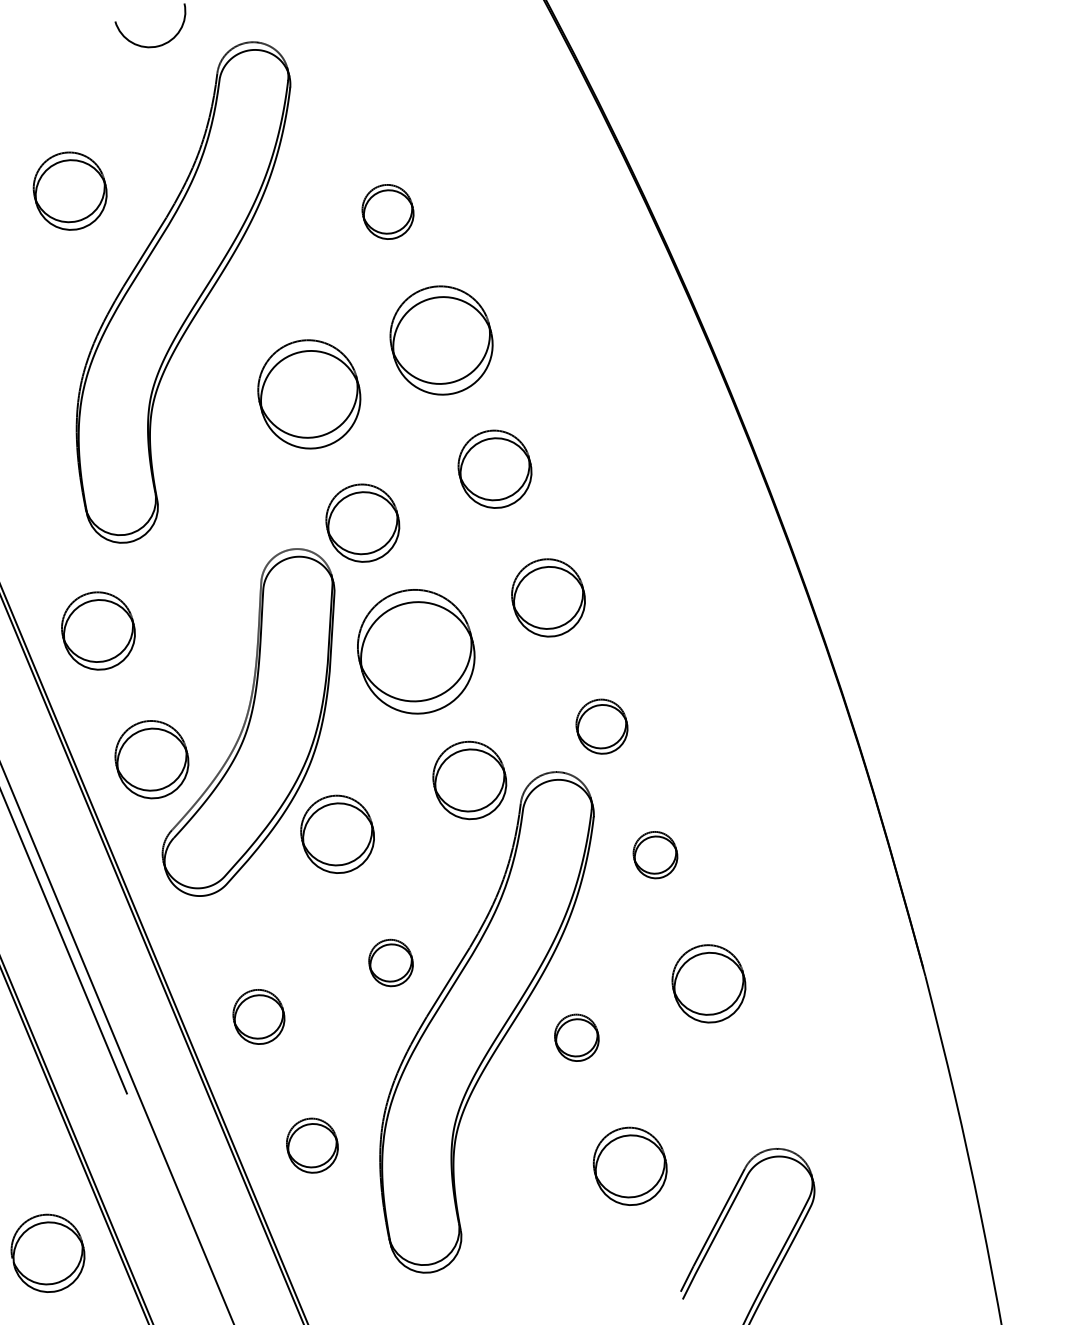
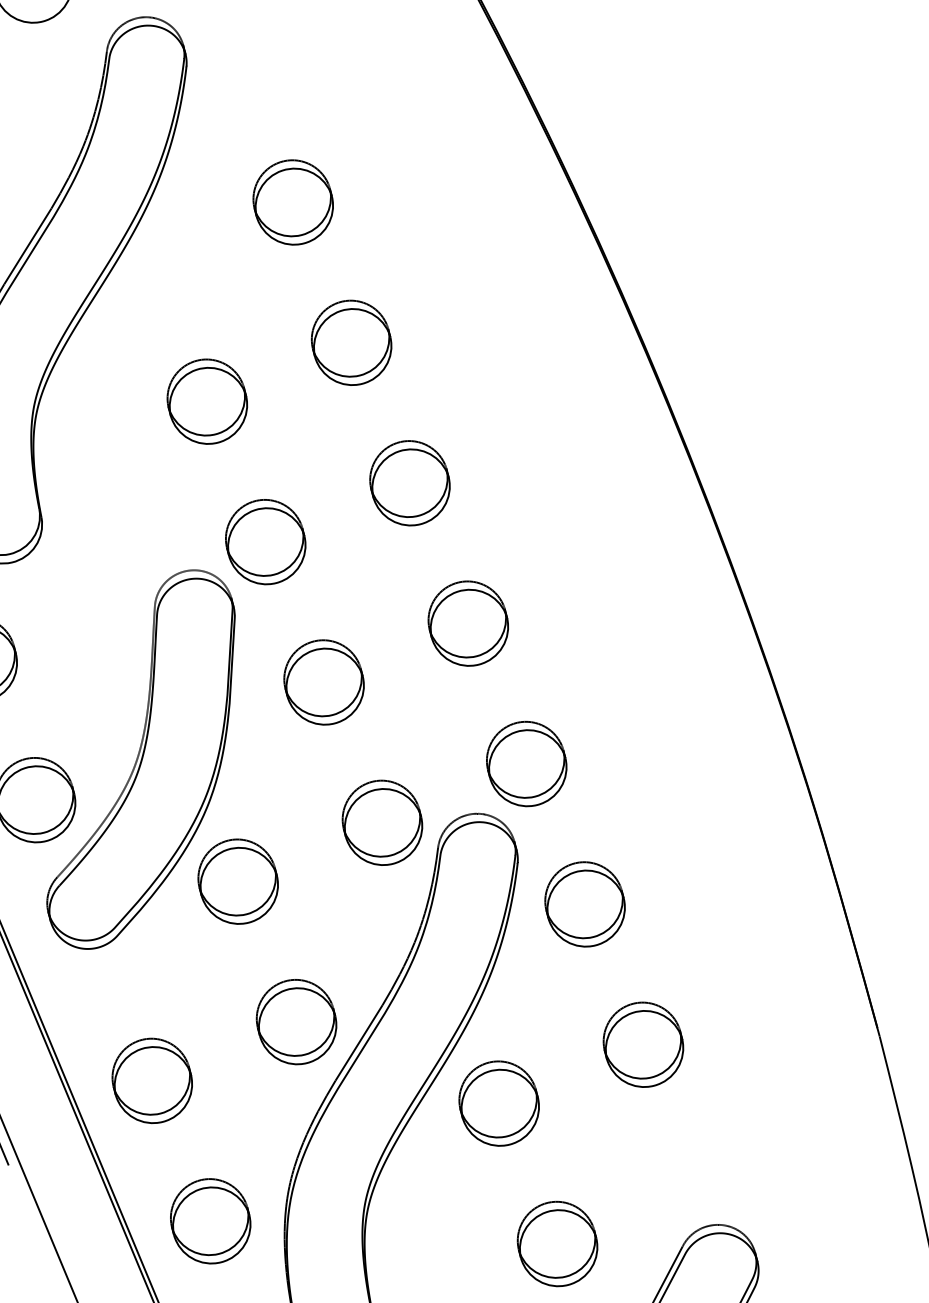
part: (387, 211) -> (292, 201), size x1.43
part: (441, 340) -> (351, 342), size x0.71
part: (309, 394) -> (207, 401), size x0.71
part: (416, 651) -> (324, 682), size x0.62
part: (601, 726) -> (526, 763), size x1.43
part: (655, 854) -> (585, 903), size x1.67
part: (390, 962) -> (295, 1021), size x1.67
part: (258, 1016) -> (151, 1080), size x1.43
part: (576, 1037) -> (498, 1103), size x1.67
part: (312, 1145) -> (210, 1221), size x1.43

